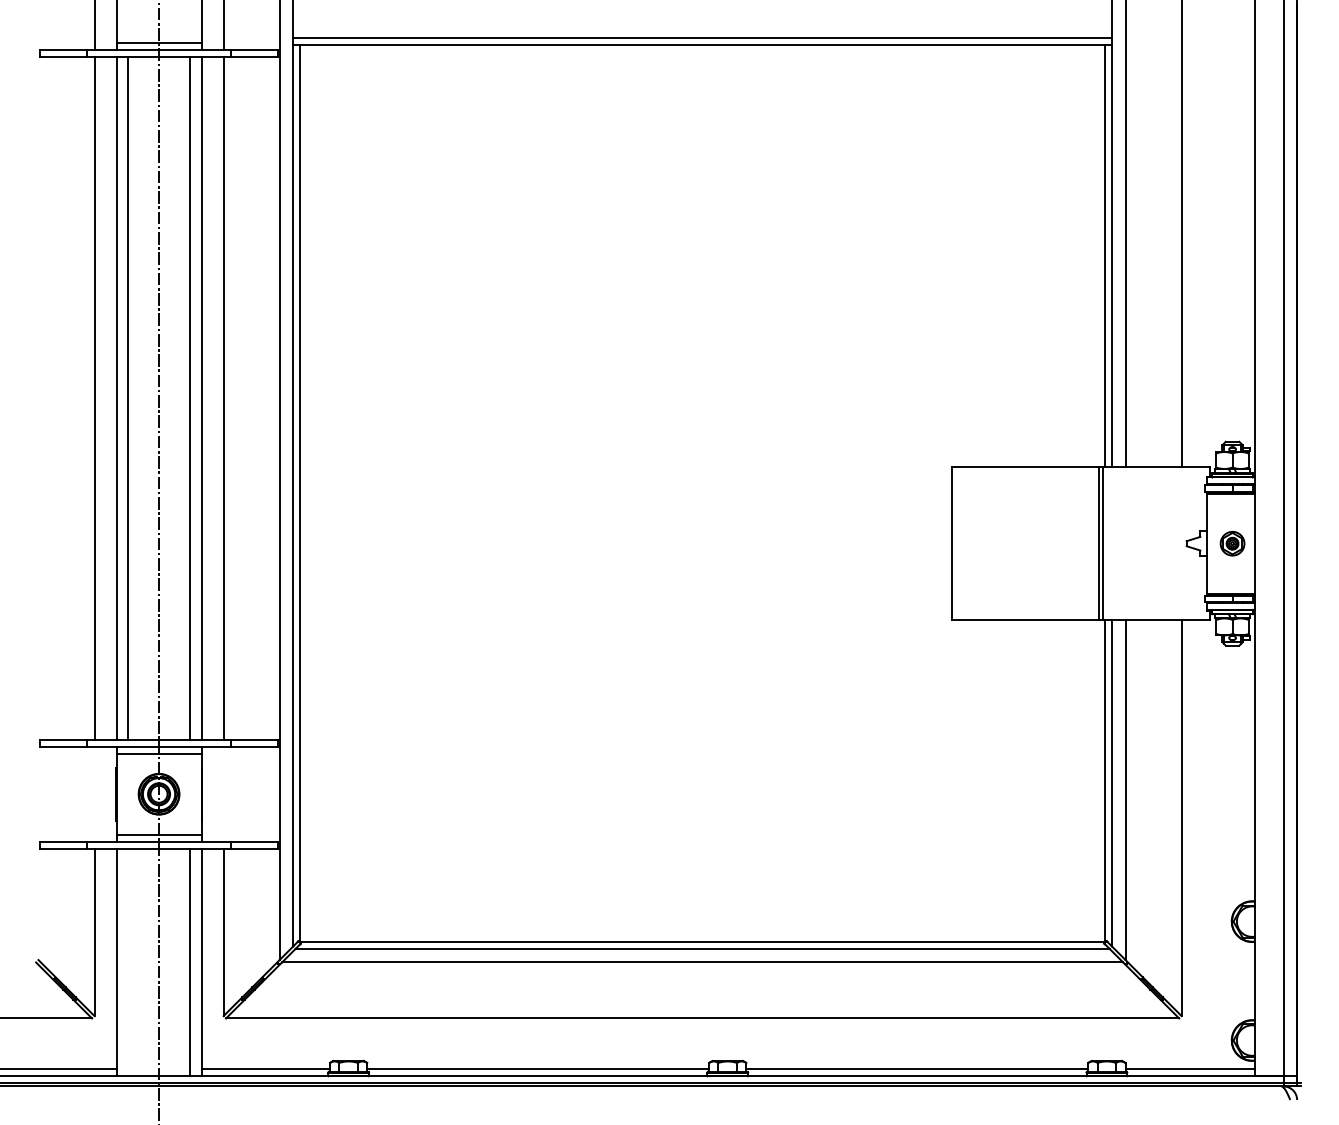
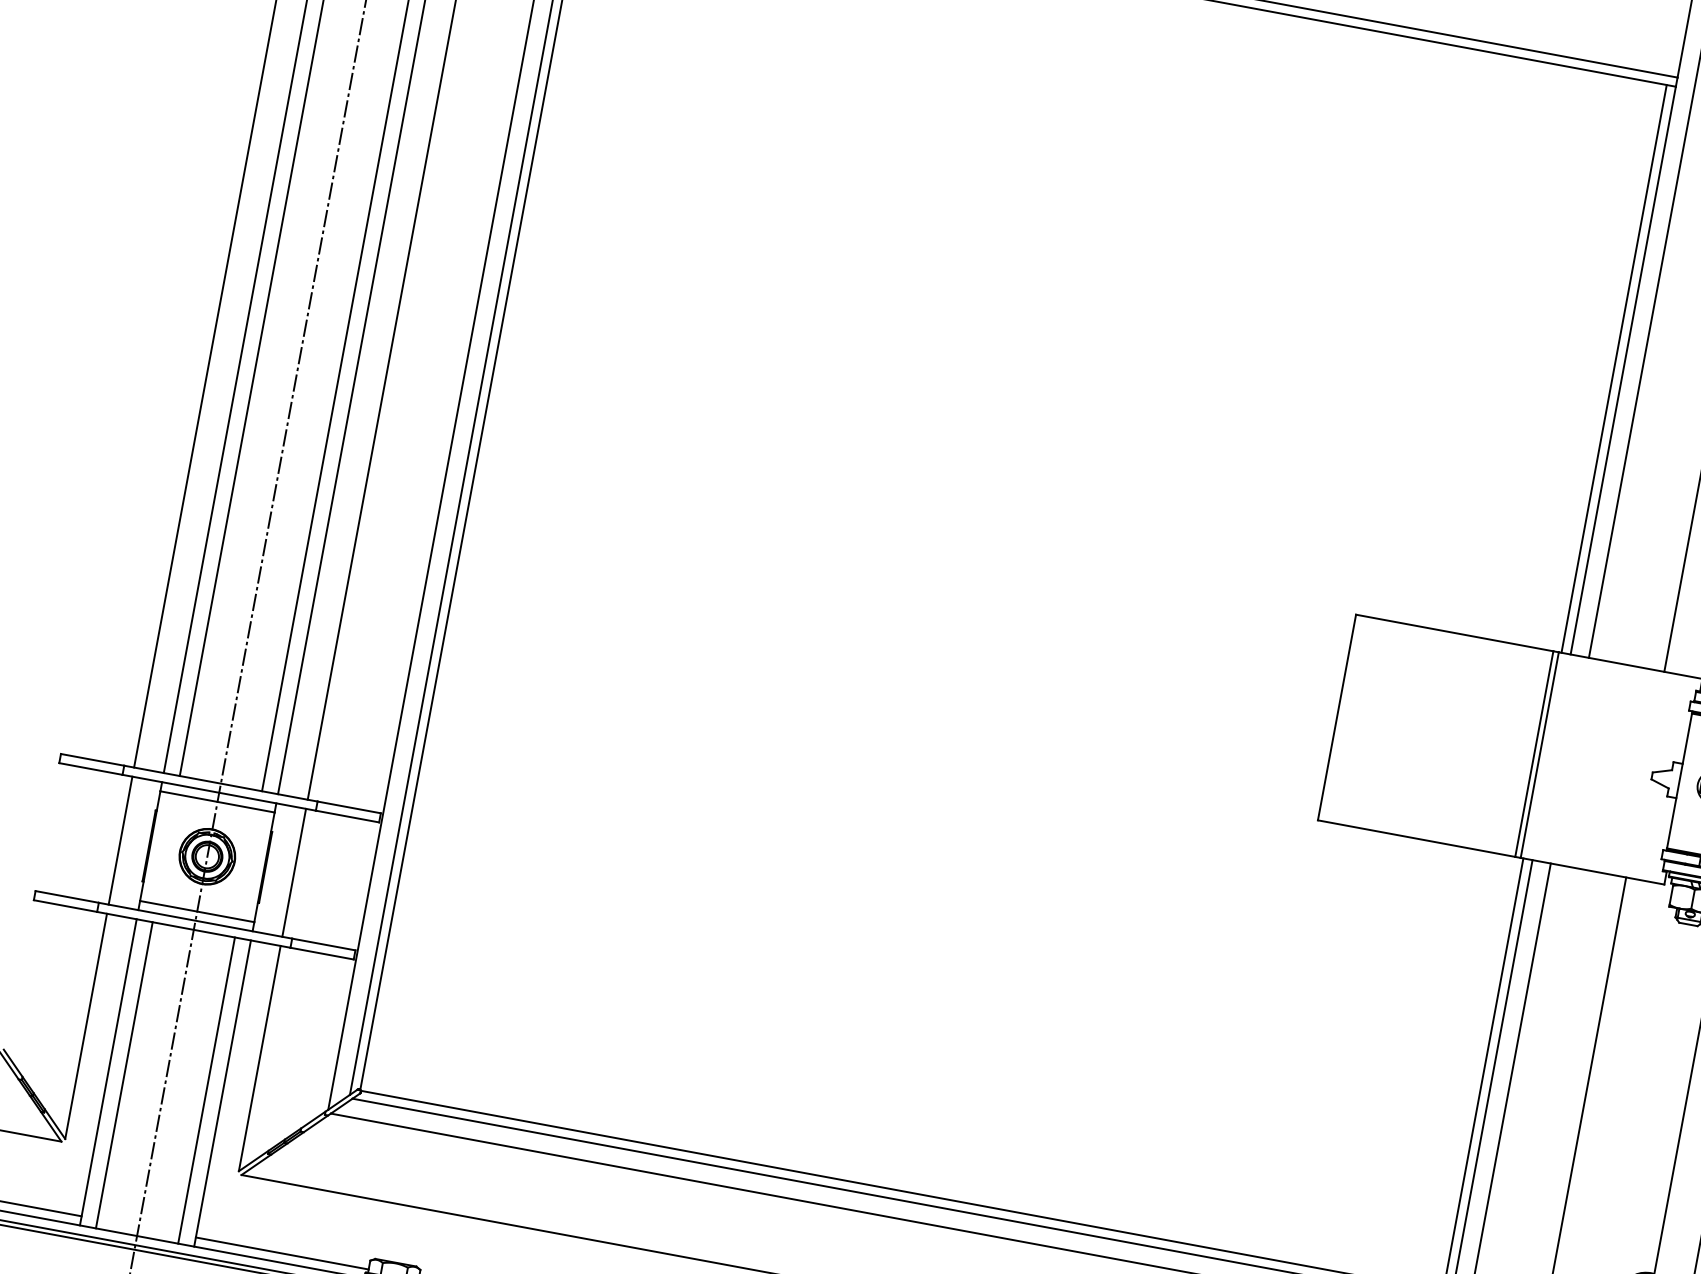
line: (94, 793) -> (120, 839), added
line: (223, 793) -> (294, 871), added
line: (128, 962) -> (124, 1075), added

